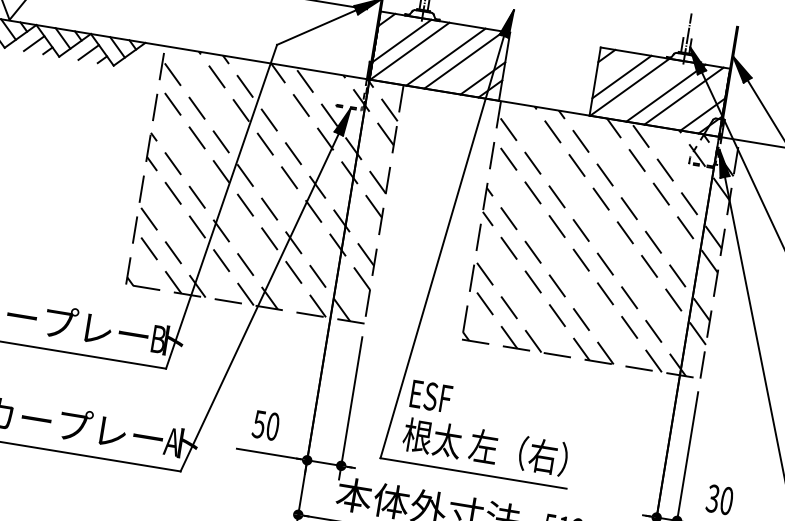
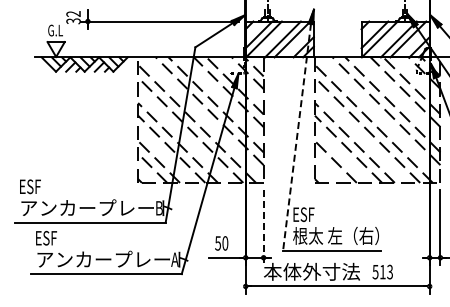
line: (442, 247) -> (297, 137), solid -> dashed
line: (494, 314) -> (329, 167), removed
line: (350, 410) -> (263, 228), solid -> dashed

